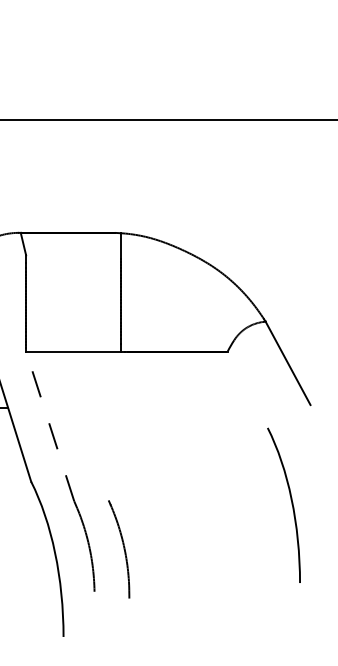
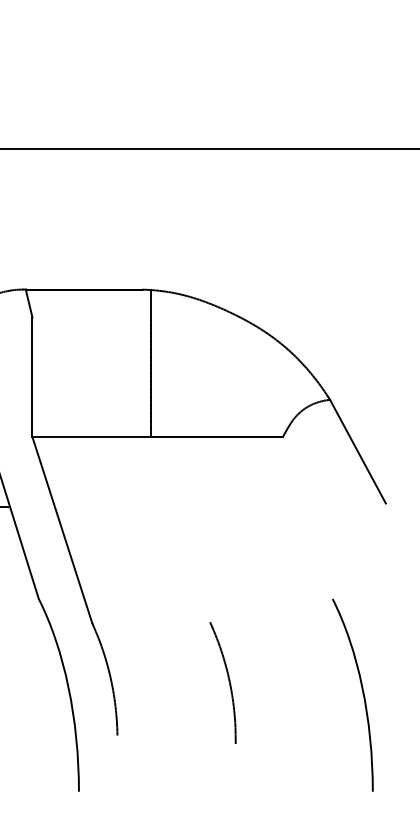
line: (50, 426) -> (62, 530), dashed -> solid
curve: (291, 504) -> (362, 694), moved
part: (123, 548) -> (228, 681), moved

